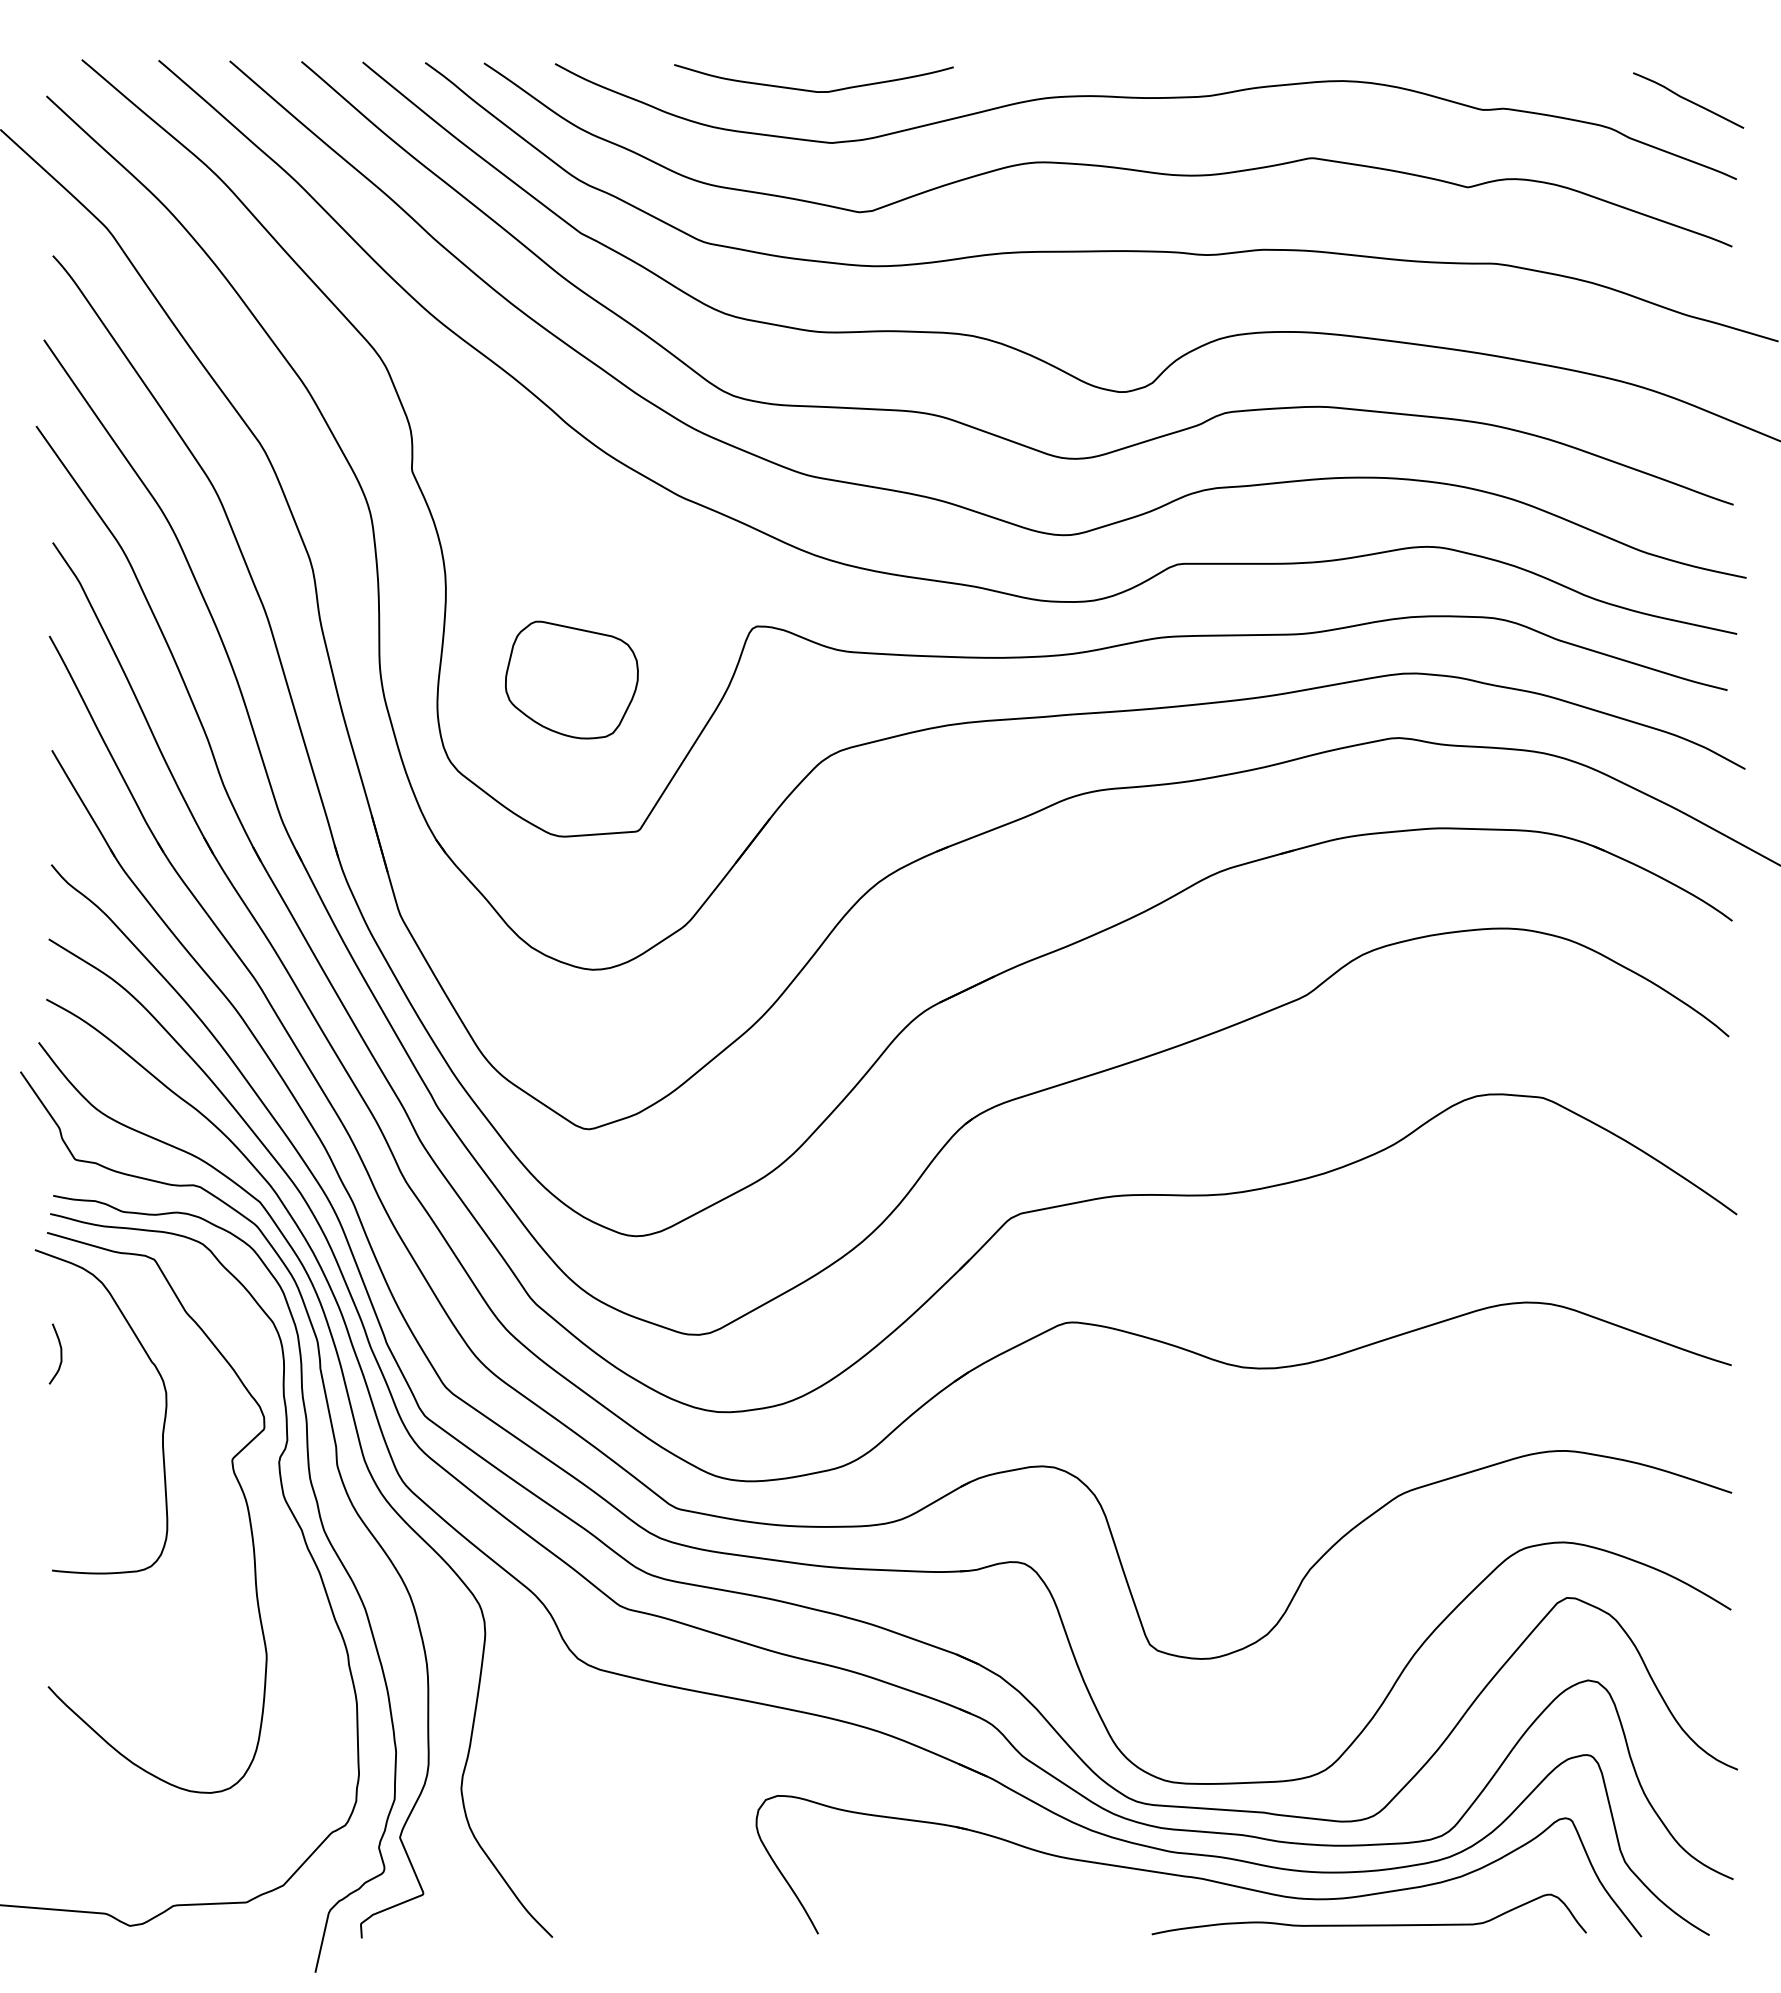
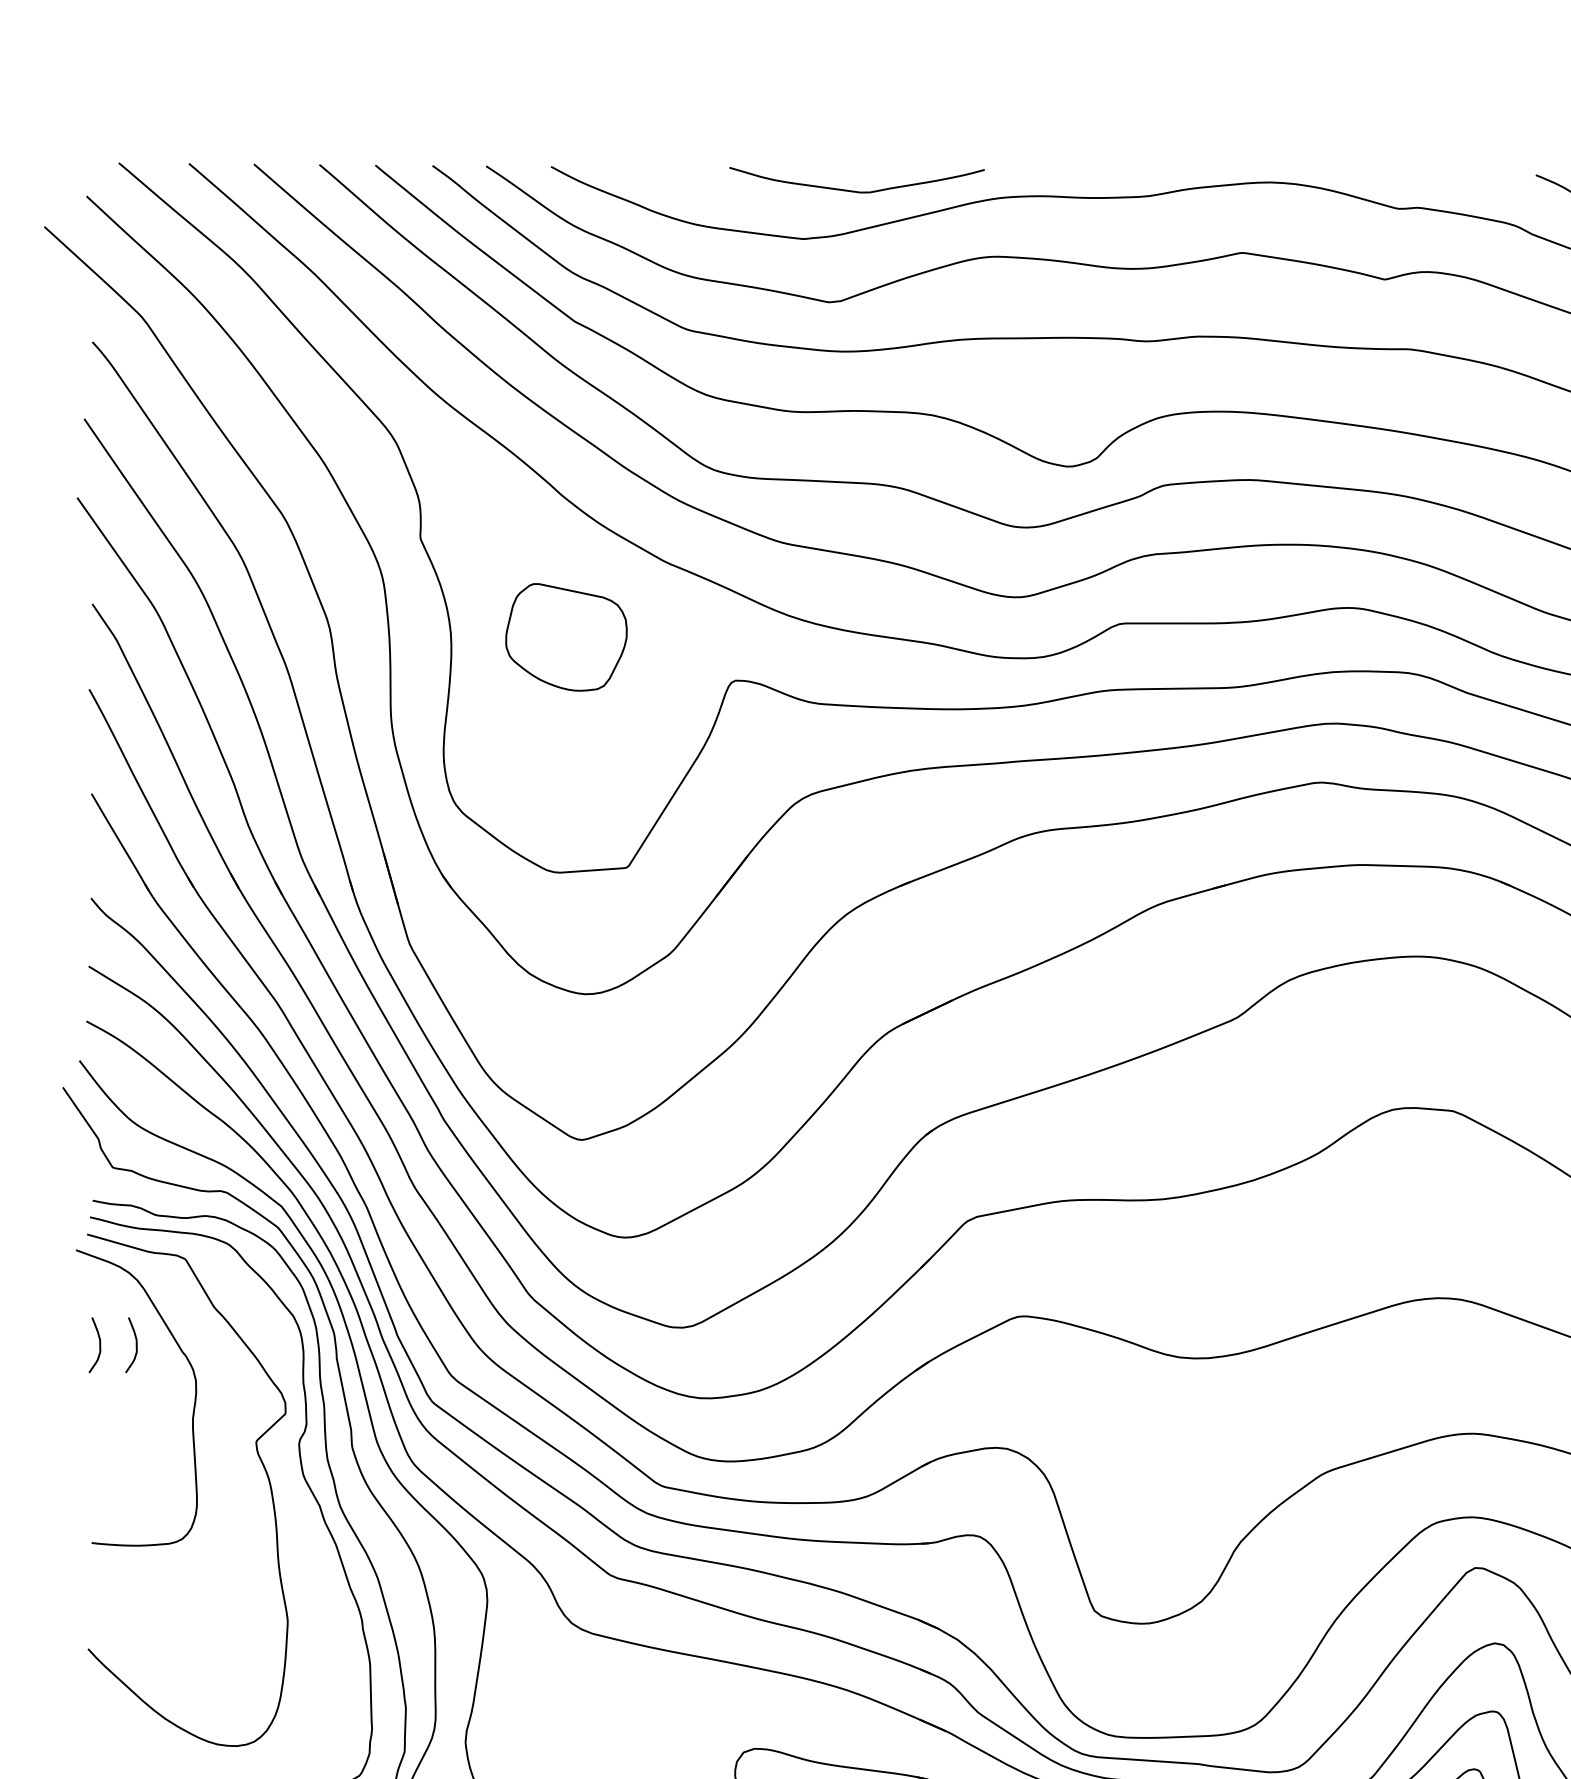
curve: (813, 90) -> (856, 191), moved
part: (571, 679) -> (566, 636), moved
curve: (100, 1353) -> (135, 1344), added

